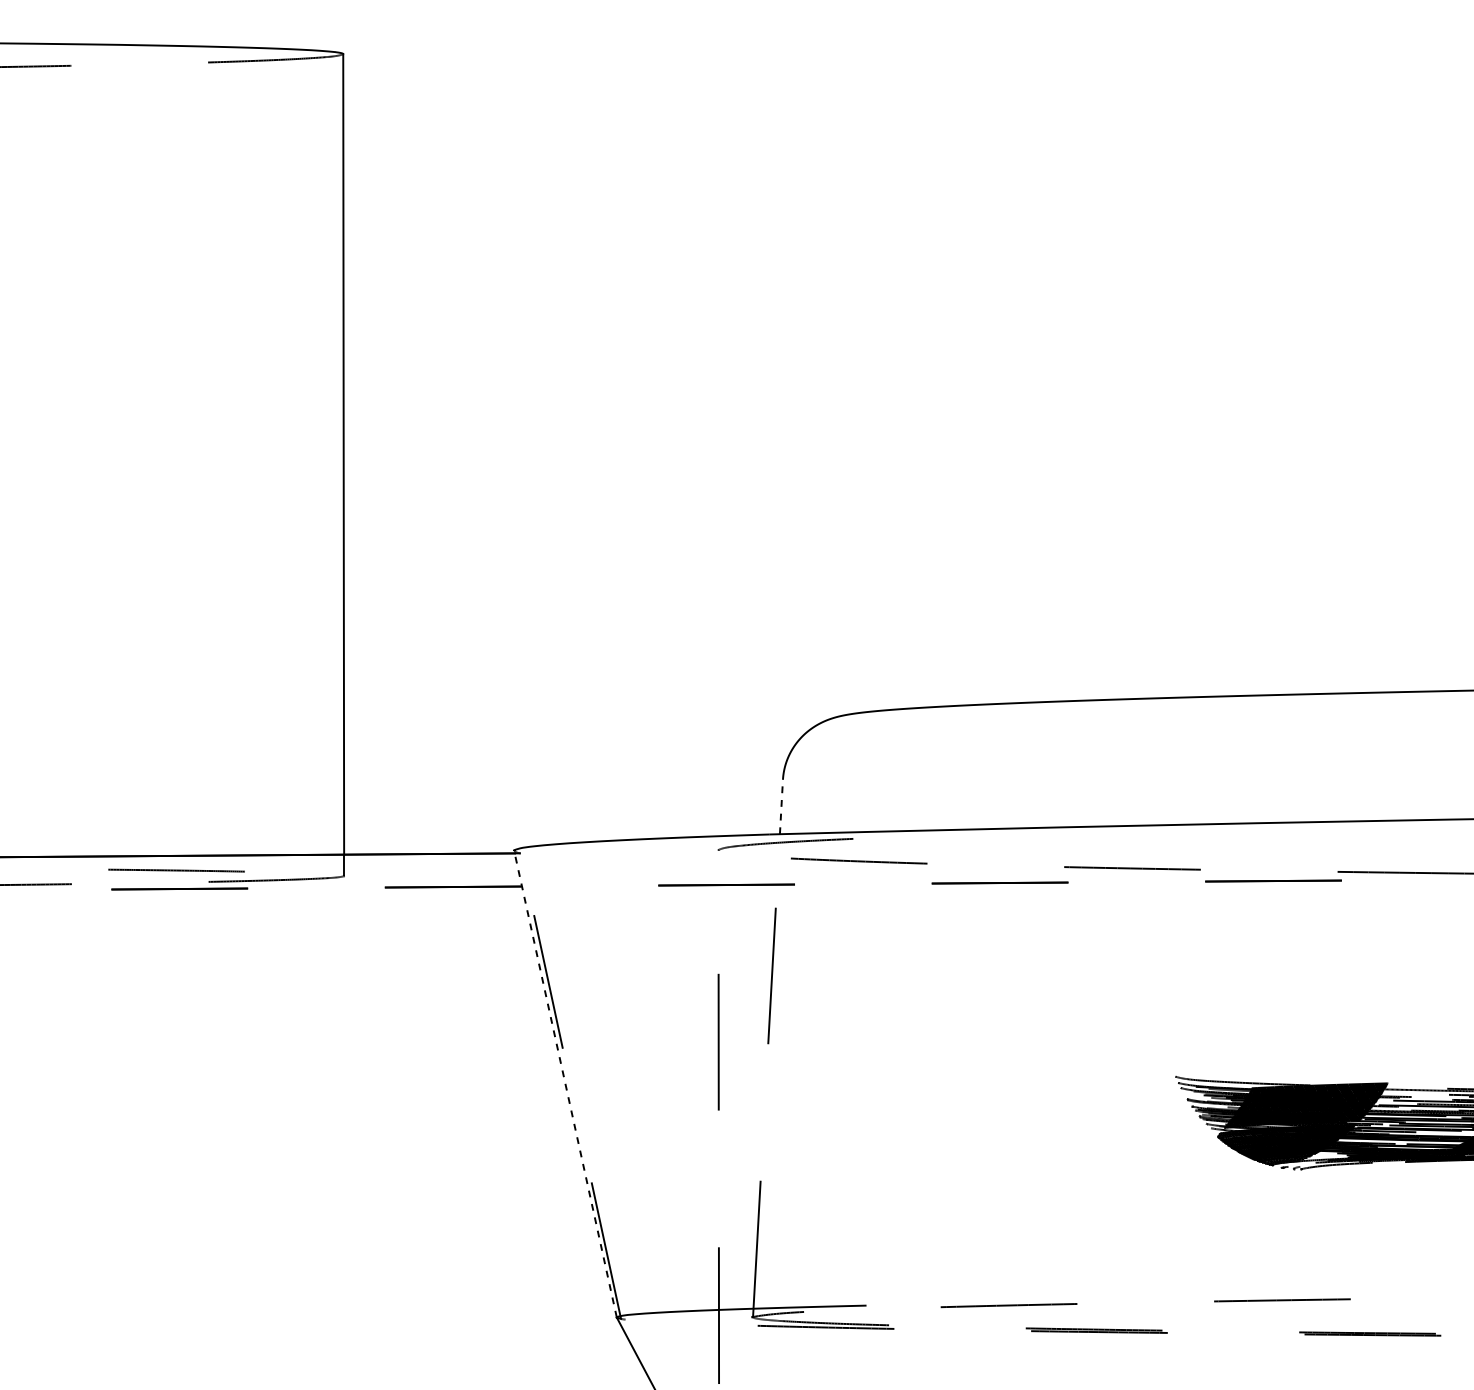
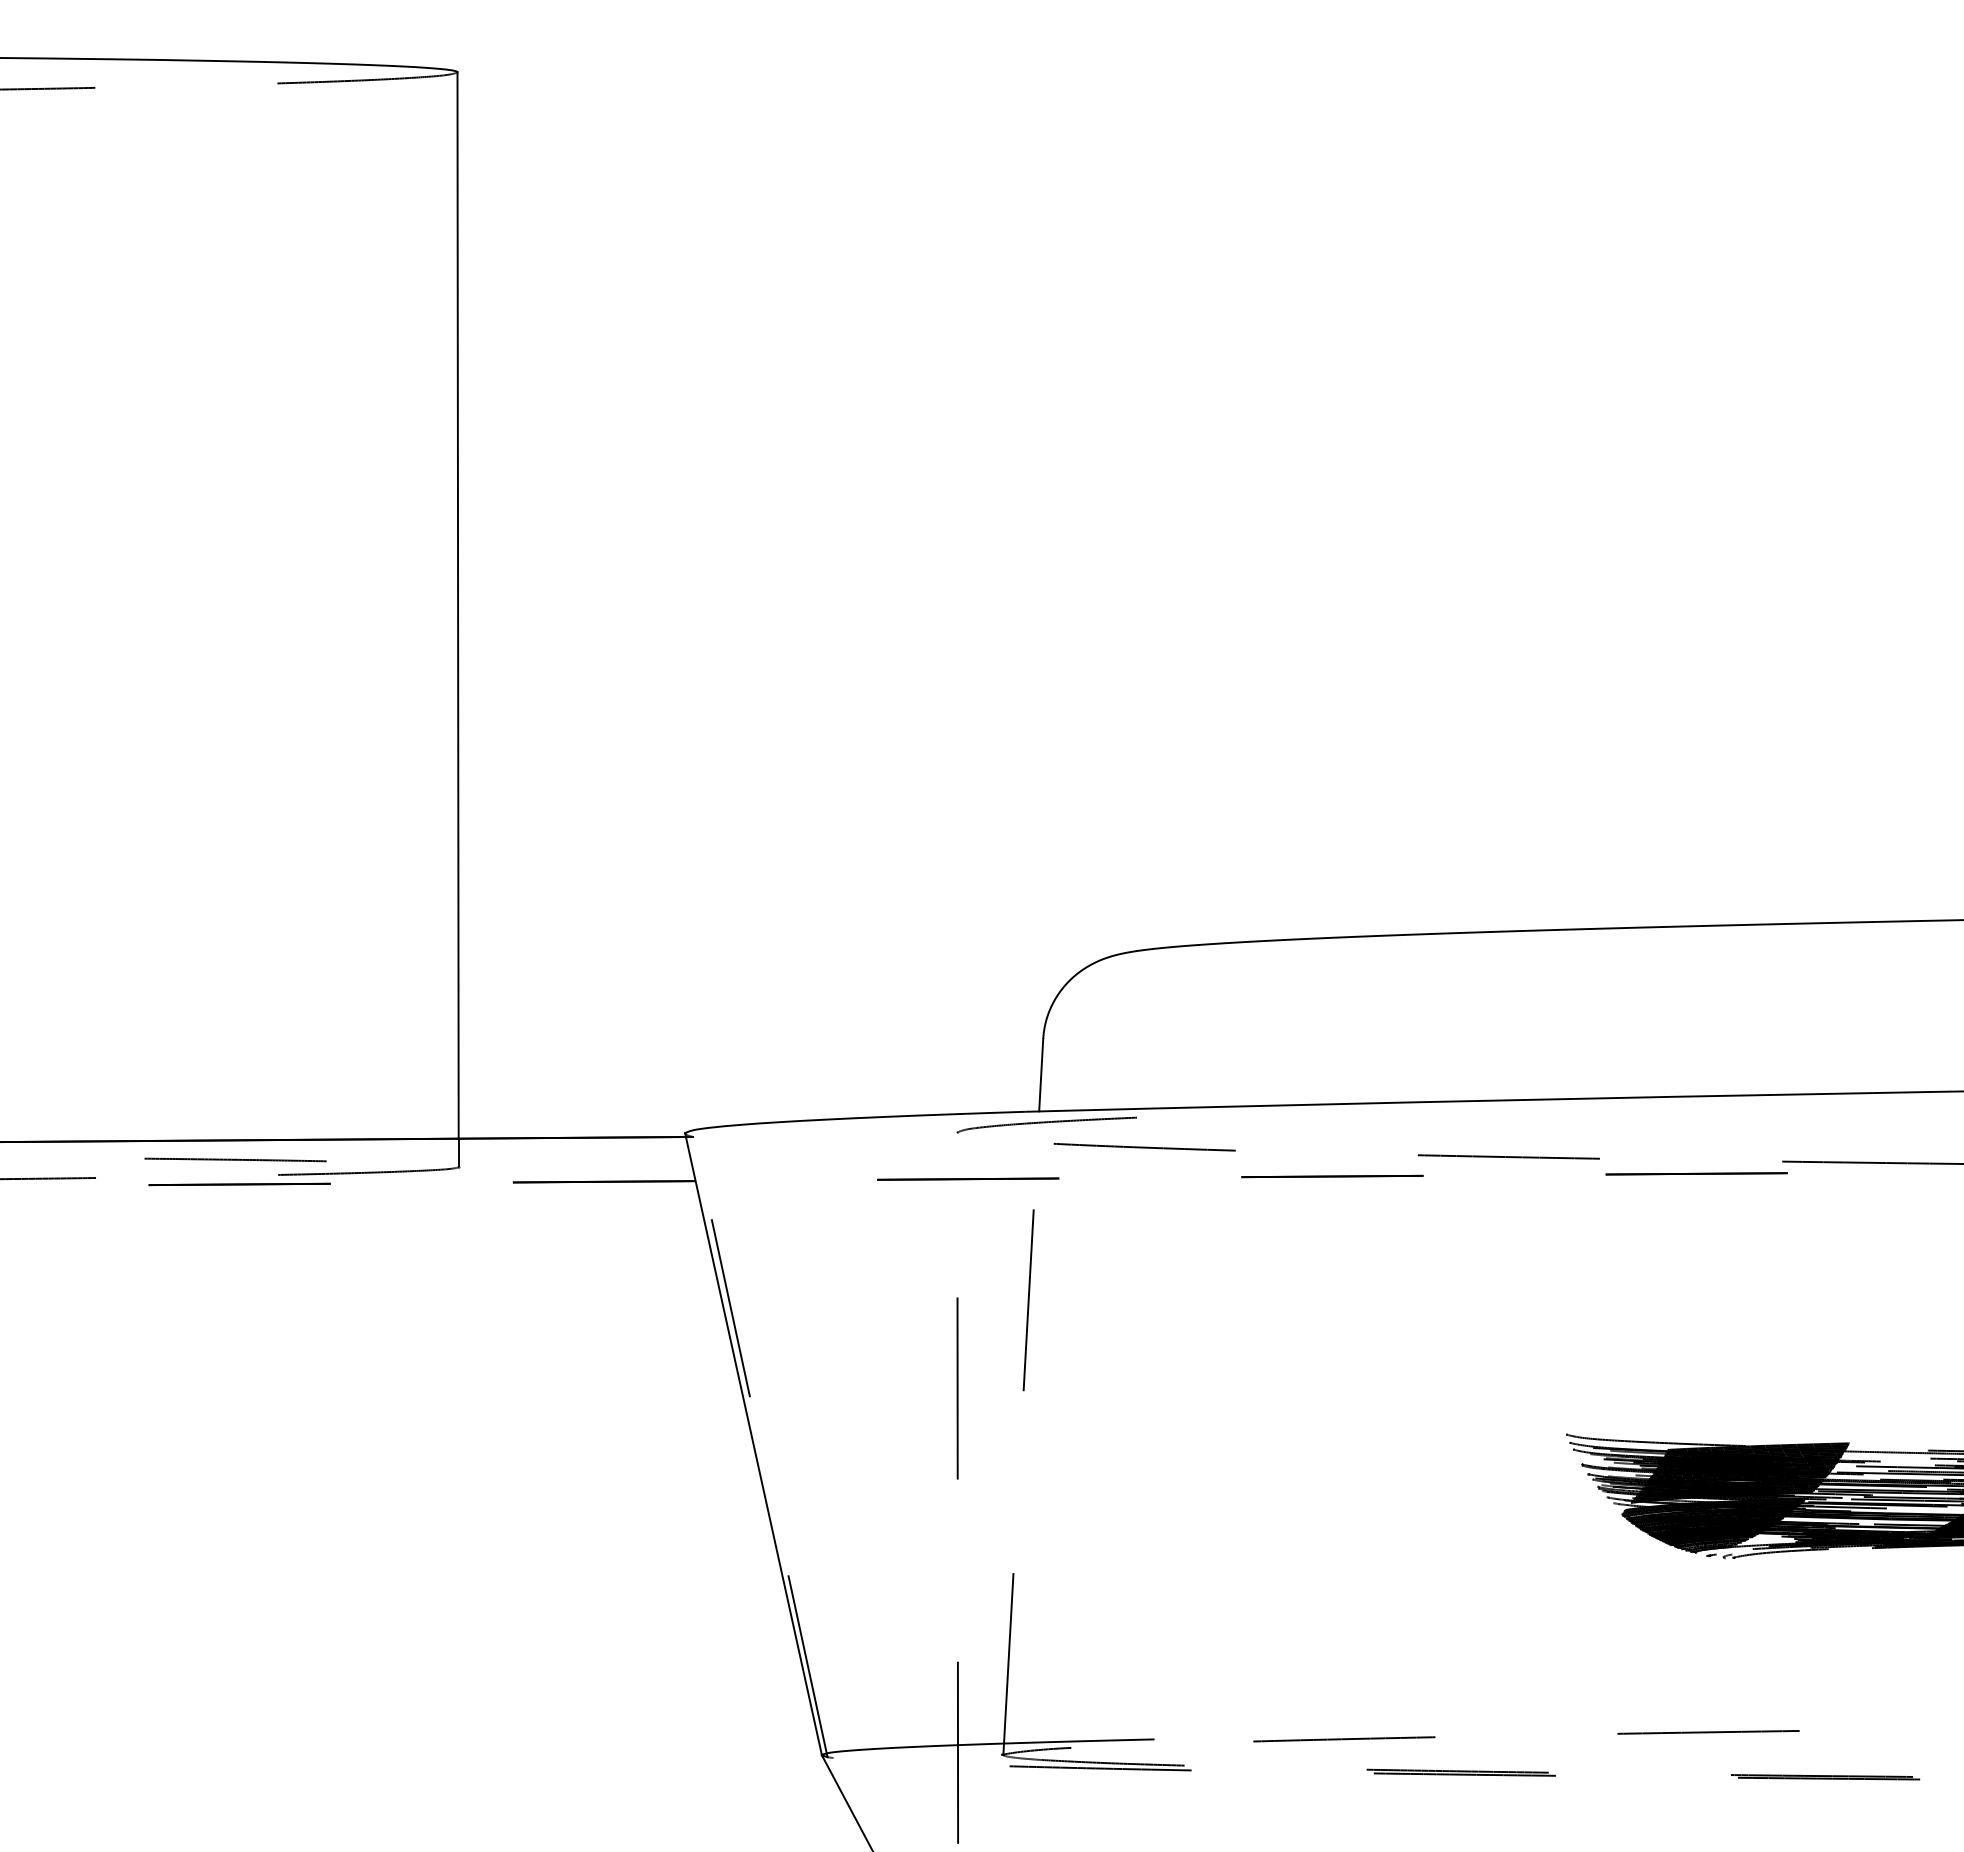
line: (781, 806) -> (1041, 1074), dashed -> solid
line: (565, 1084) -> (753, 1444), dashed -> solid

